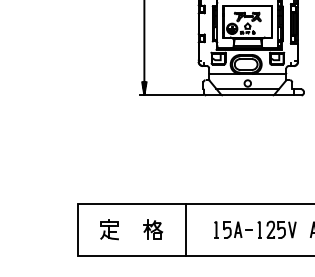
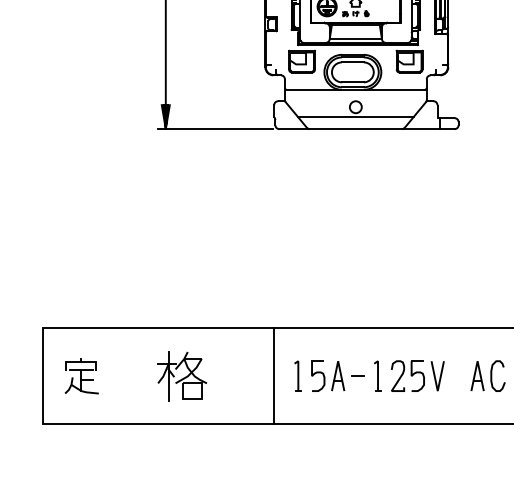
part: (109, 229) -> (81, 375), moved
part: (153, 229) -> (182, 375), size x1.4
line: (186, 229) -> (274, 375), moved

